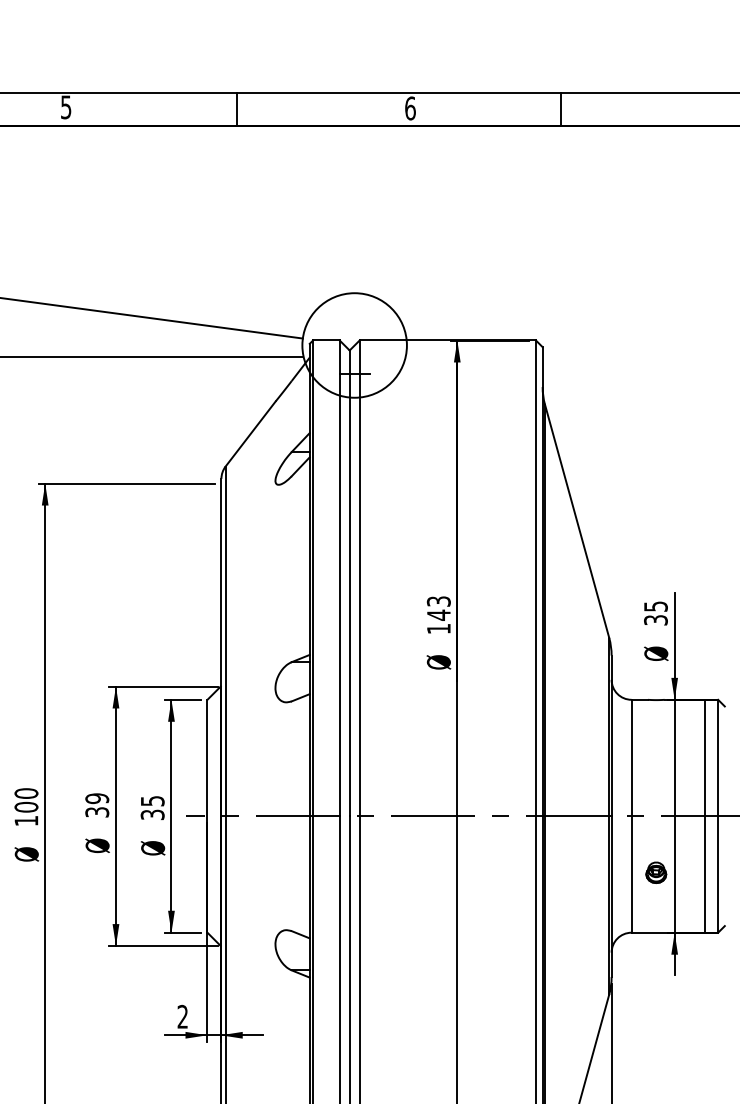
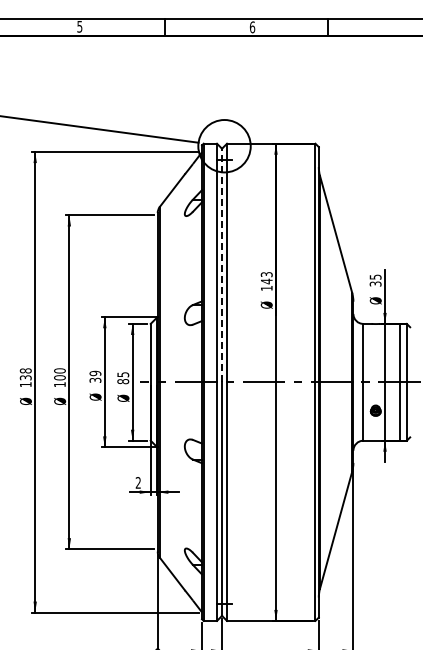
line: (350, 583) -> (222, 265), solid -> dashed
text: (153, 814) -> (123, 381), 35 -> 85

